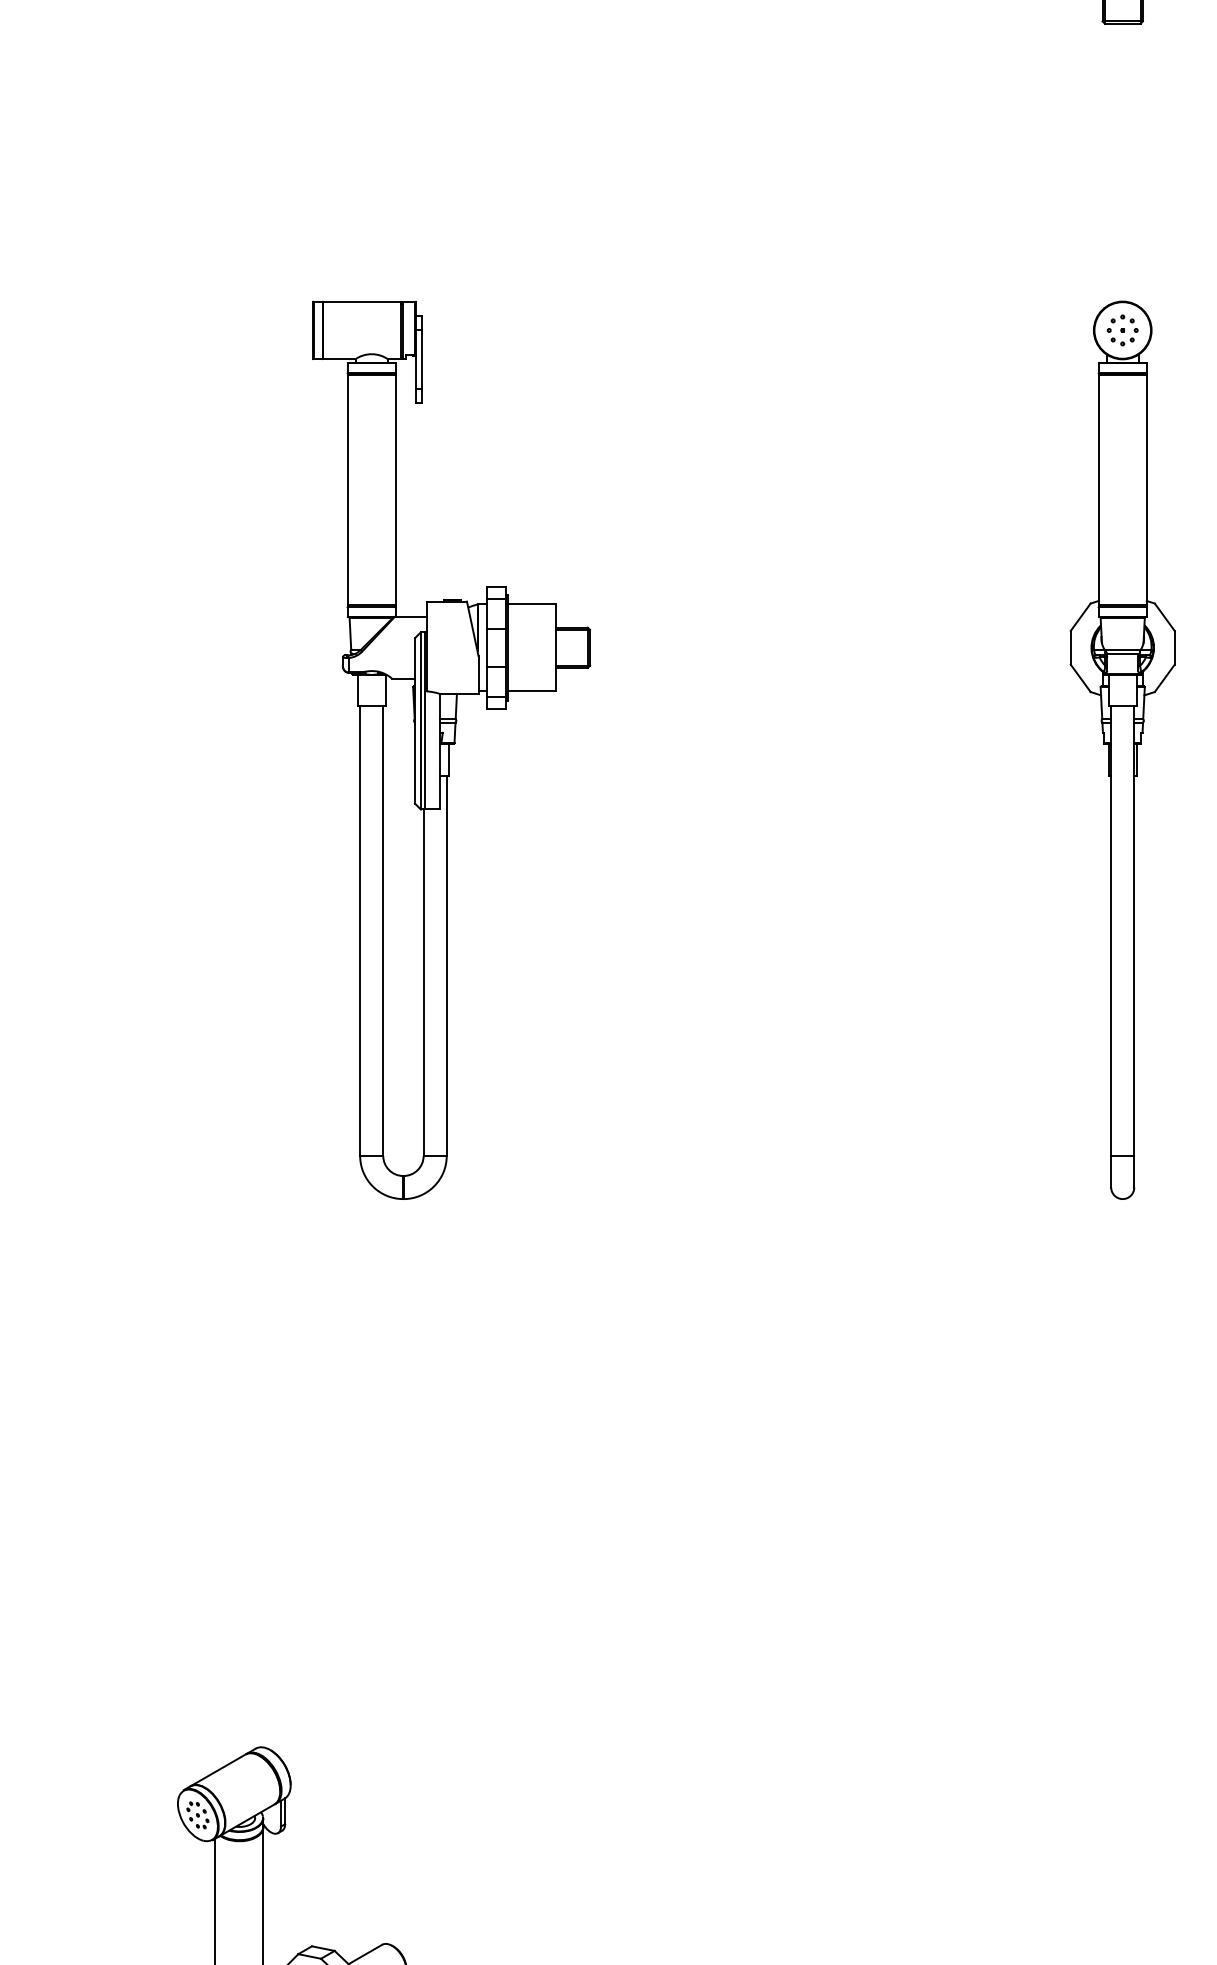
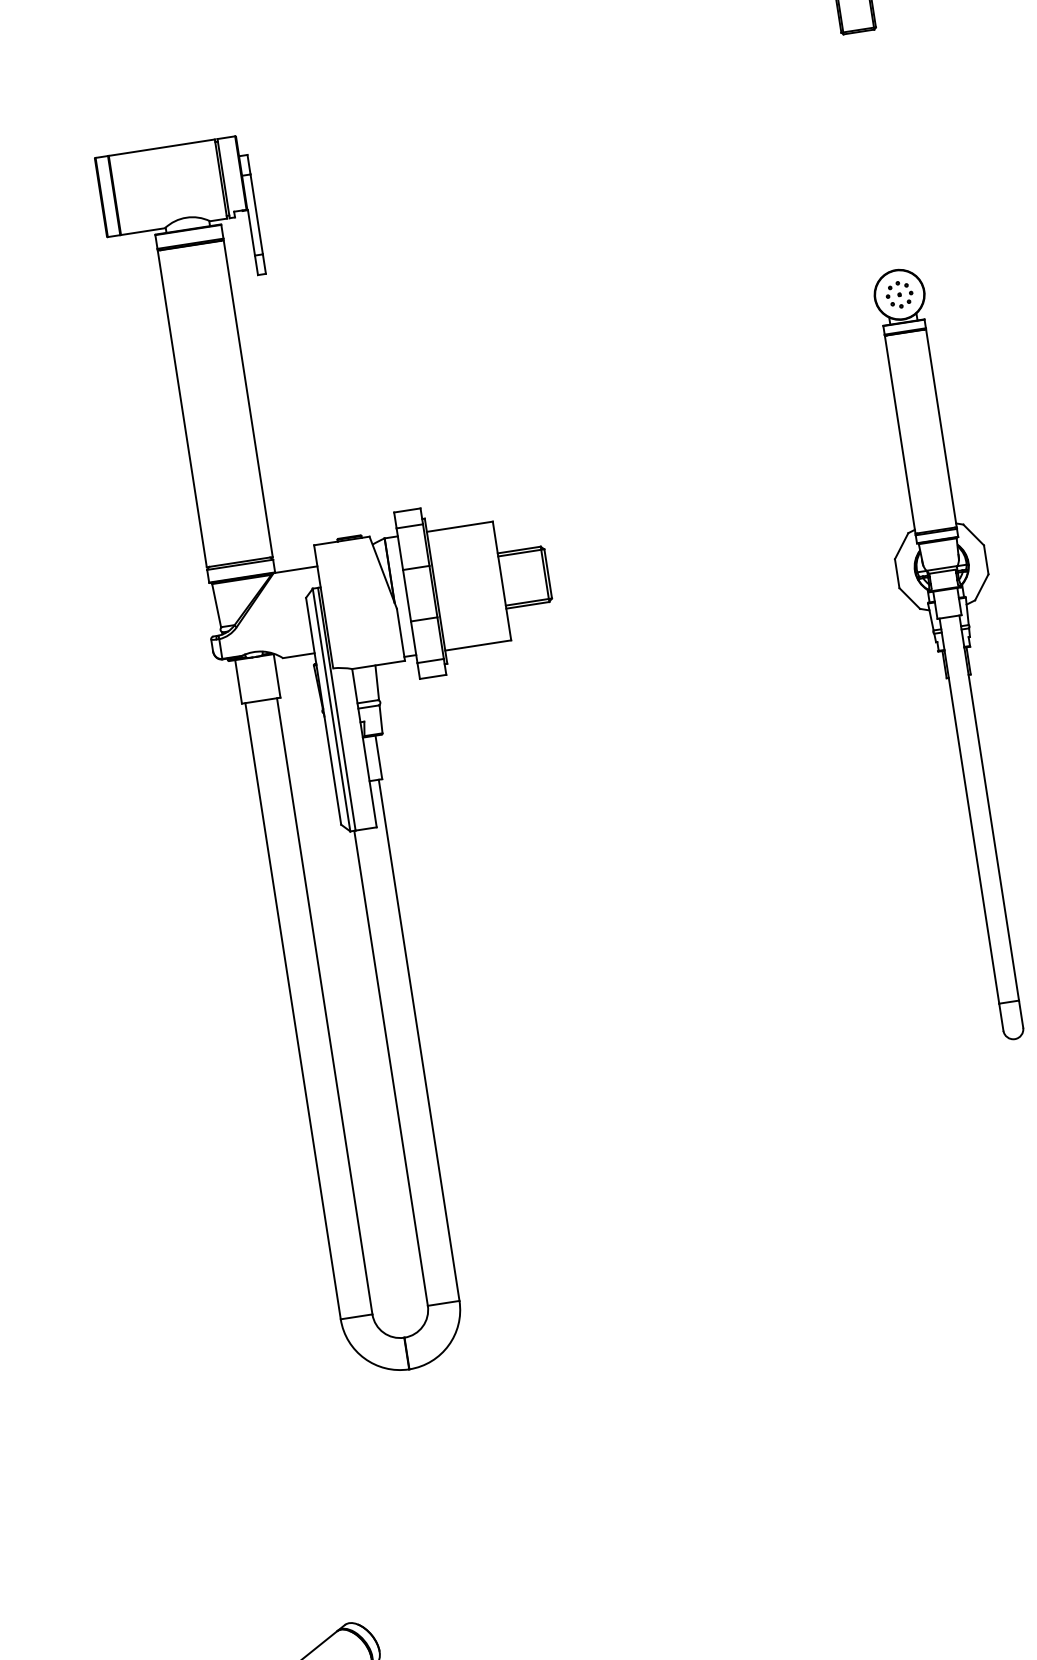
part: (451, 749) -> (380, 742), size x1.6

